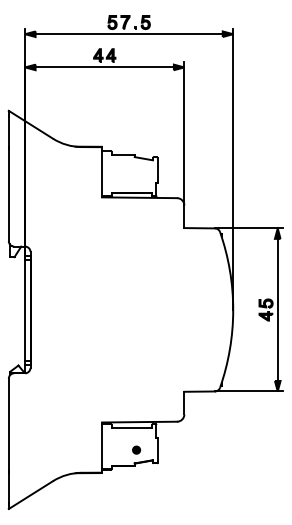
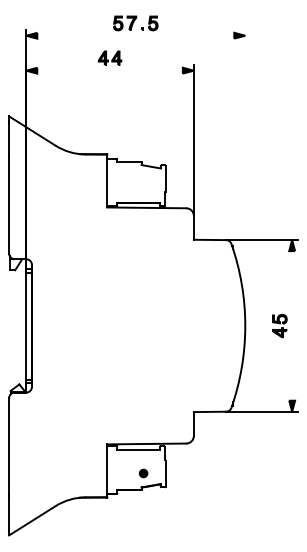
line: (128, 33) -> (135, 35), removed
line: (104, 67) -> (109, 70), removed
line: (233, 168) -> (245, 177), removed
line: (278, 309) -> (292, 325), removed

